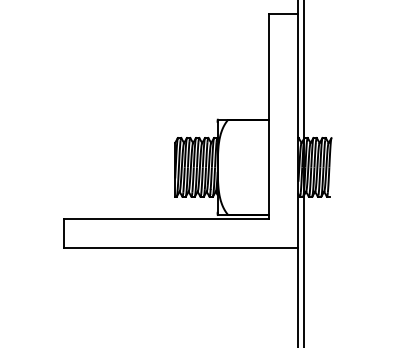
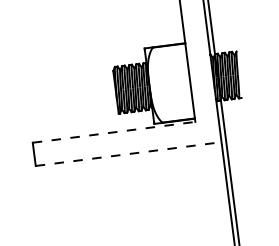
line: (166, 219) -> (114, 132), solid -> dashed
line: (181, 248) -> (129, 154), solid -> dashed

